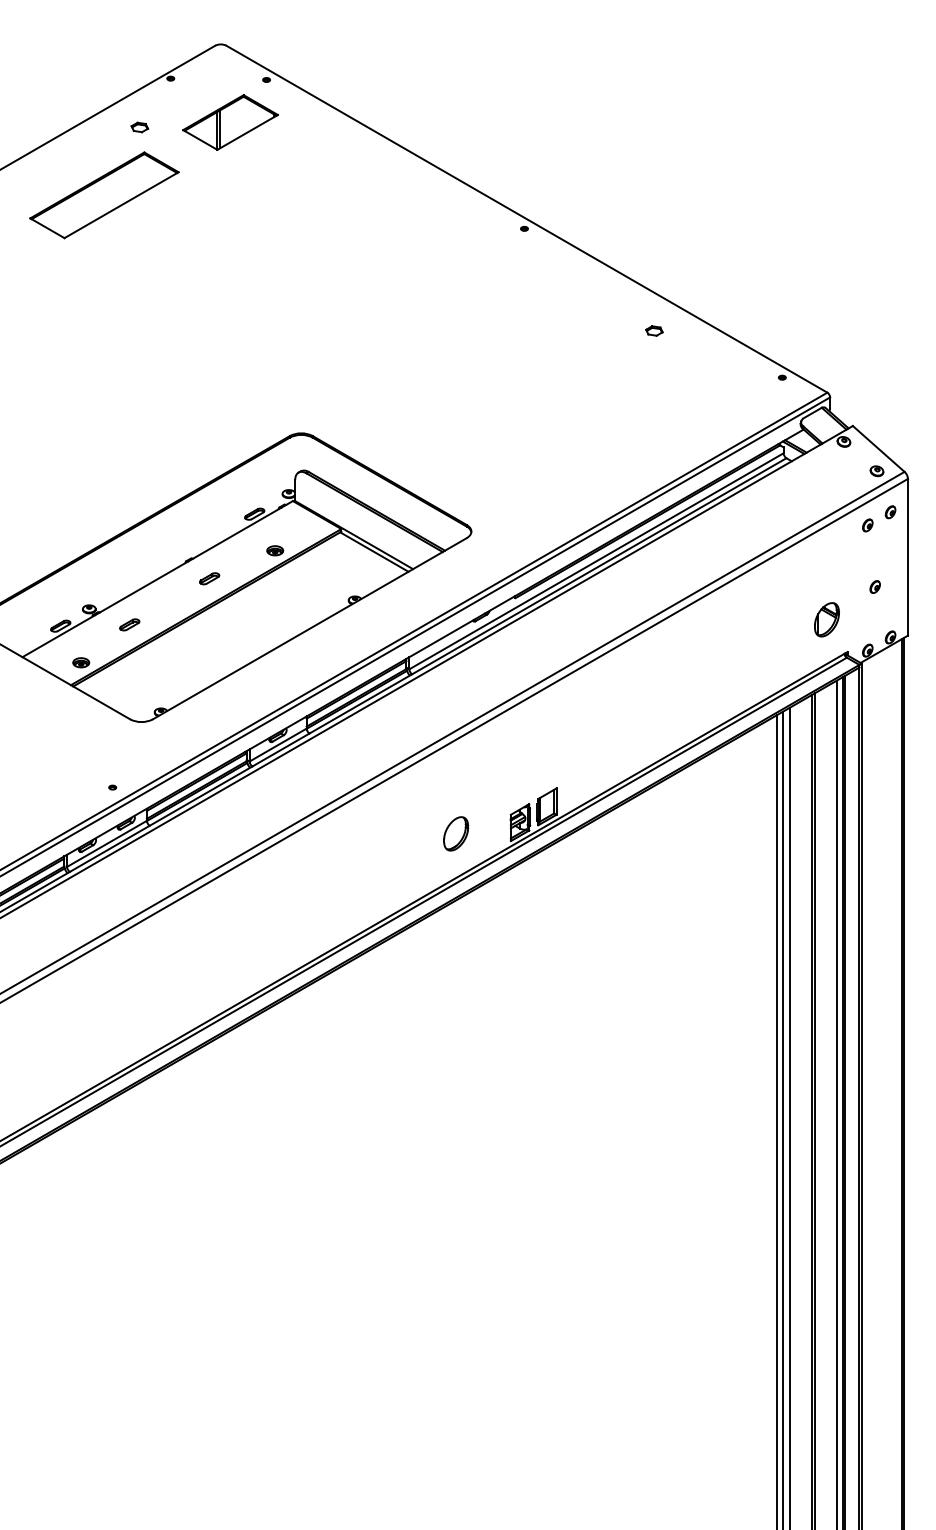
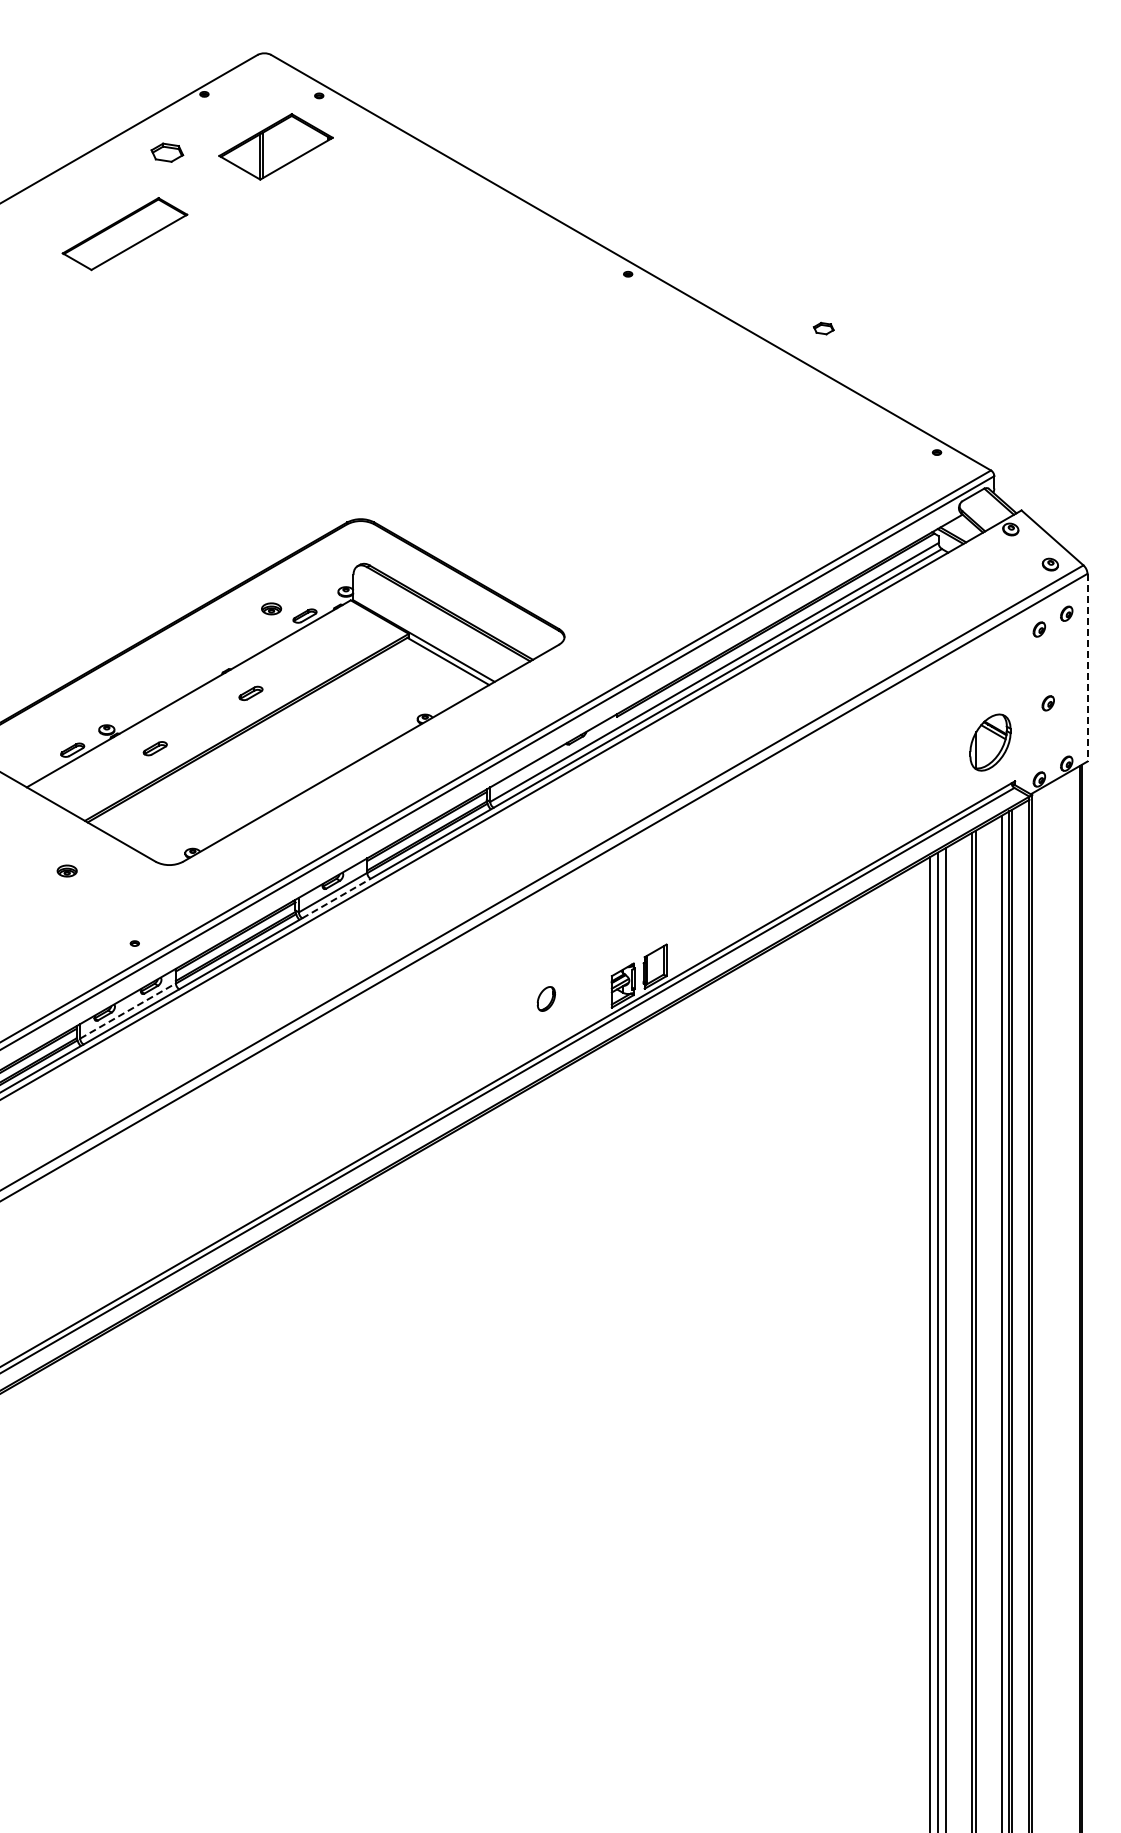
part: (139, 127) -> (167, 152), size x1.6
part: (104, 194) -> (124, 233), size x0.7
part: (654, 330) -> (823, 328), moved
part: (275, 550) -> (271, 608), moved
line: (907, 557) -> (1087, 667), solid -> dashed
part: (826, 619) -> (990, 742), size x1.4
part: (80, 662) -> (66, 870), moved
line: (281, 749) -> (336, 898), solid -> dashed
part: (456, 833) -> (546, 998), size x0.6
line: (107, 843) -> (128, 1010), solid -> dashed

